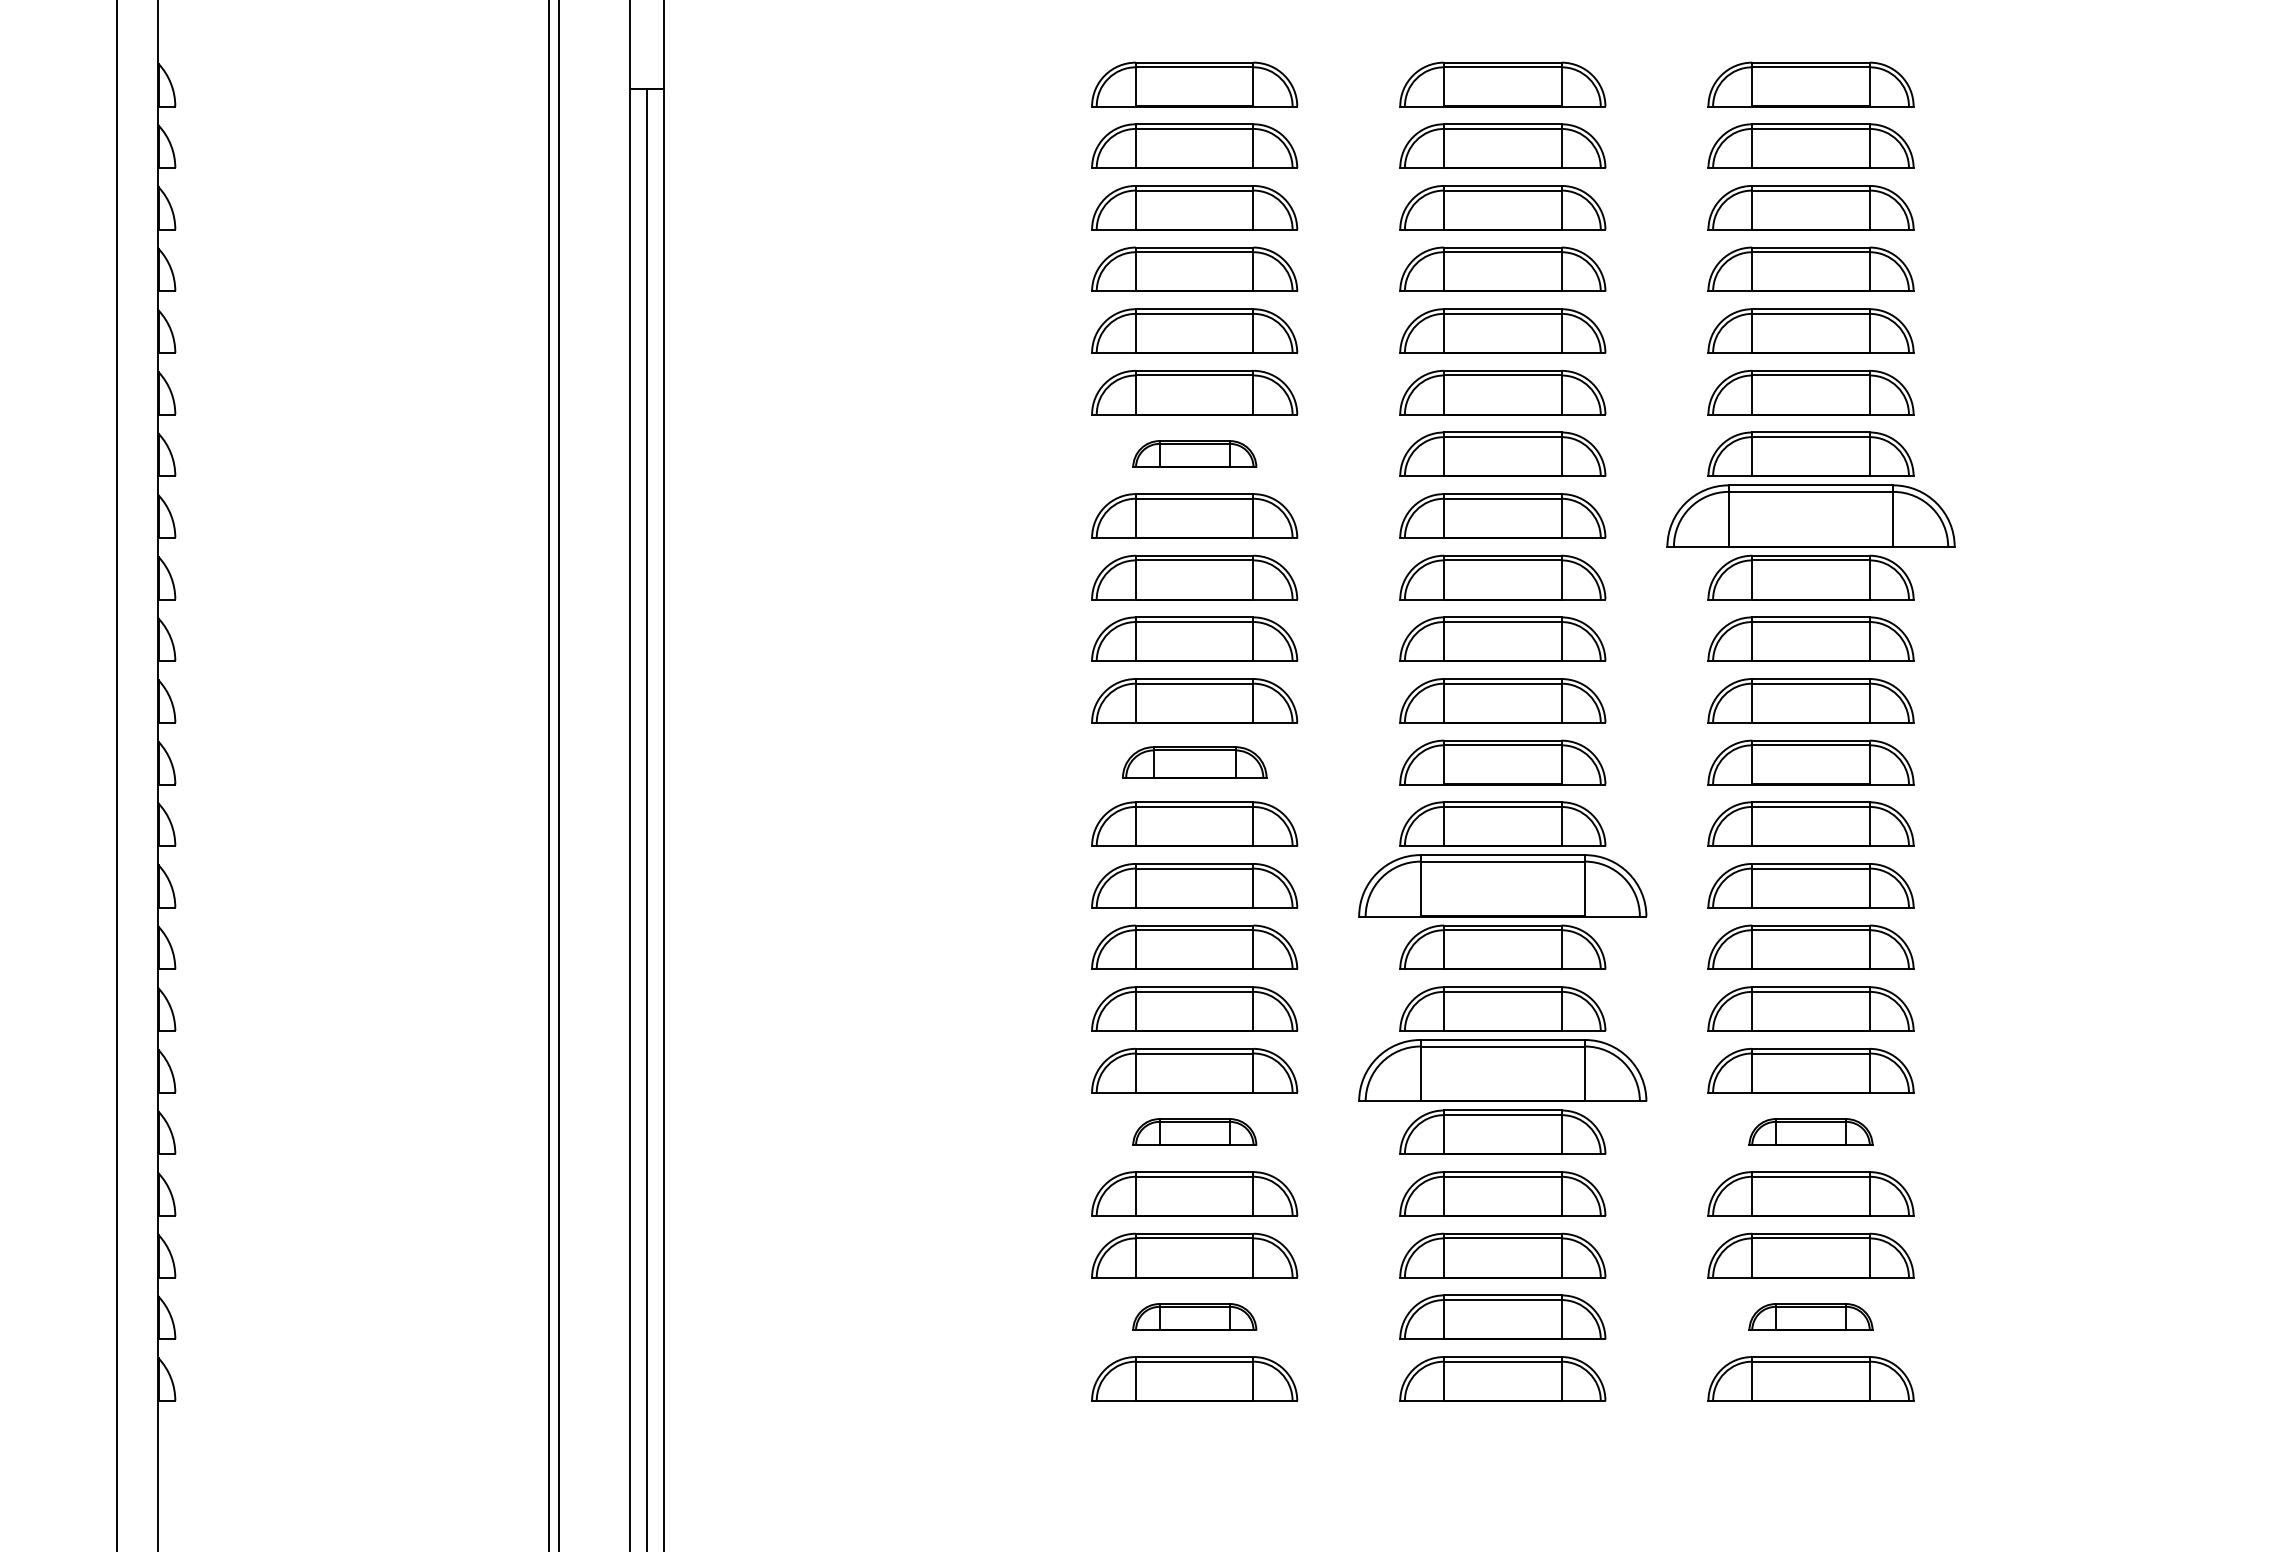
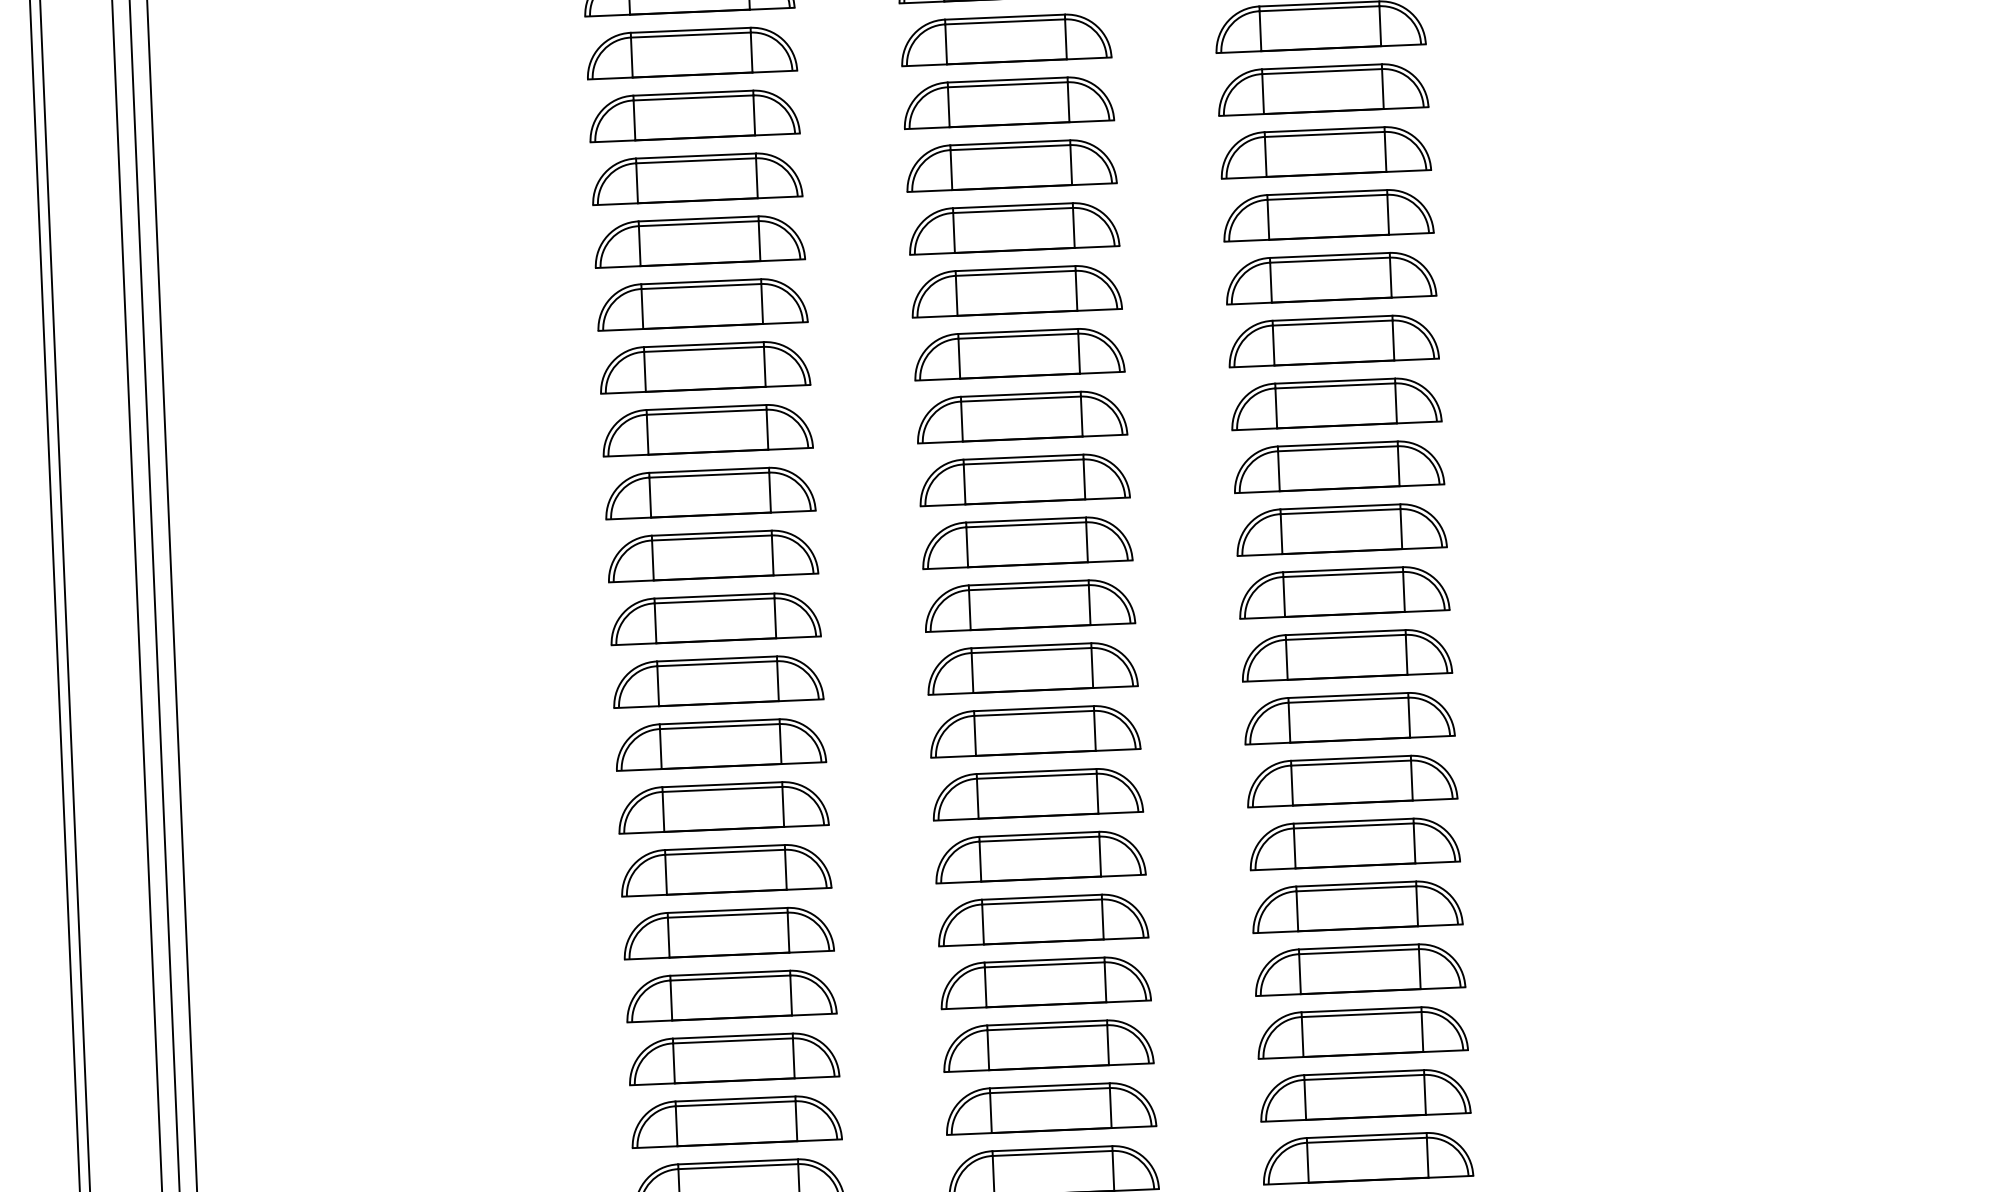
part: (1194, 453) -> (699, 240), size x1.67
part: (1810, 515) -> (1330, 277), size x0.71
part: (1194, 762) -> (712, 555), size x1.43
part: (1502, 885) -> (1031, 667), size x0.71
part: (1502, 1070) -> (1039, 856), size x0.71
part: (1194, 1131) -> (728, 931), size x1.67
part: (1810, 1131) -> (1356, 905), size x1.67
part: (1194, 1316) -> (736, 1120), size x1.67
part: (1810, 1316) -> (1364, 1094), size x1.67

